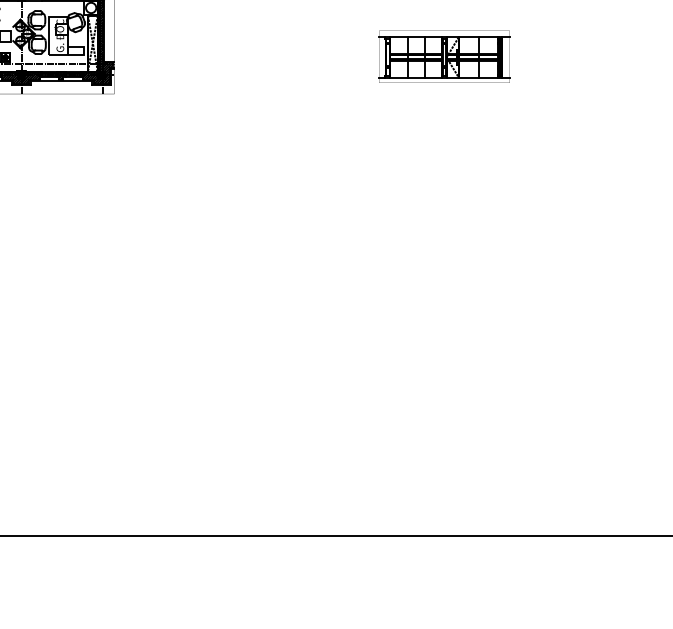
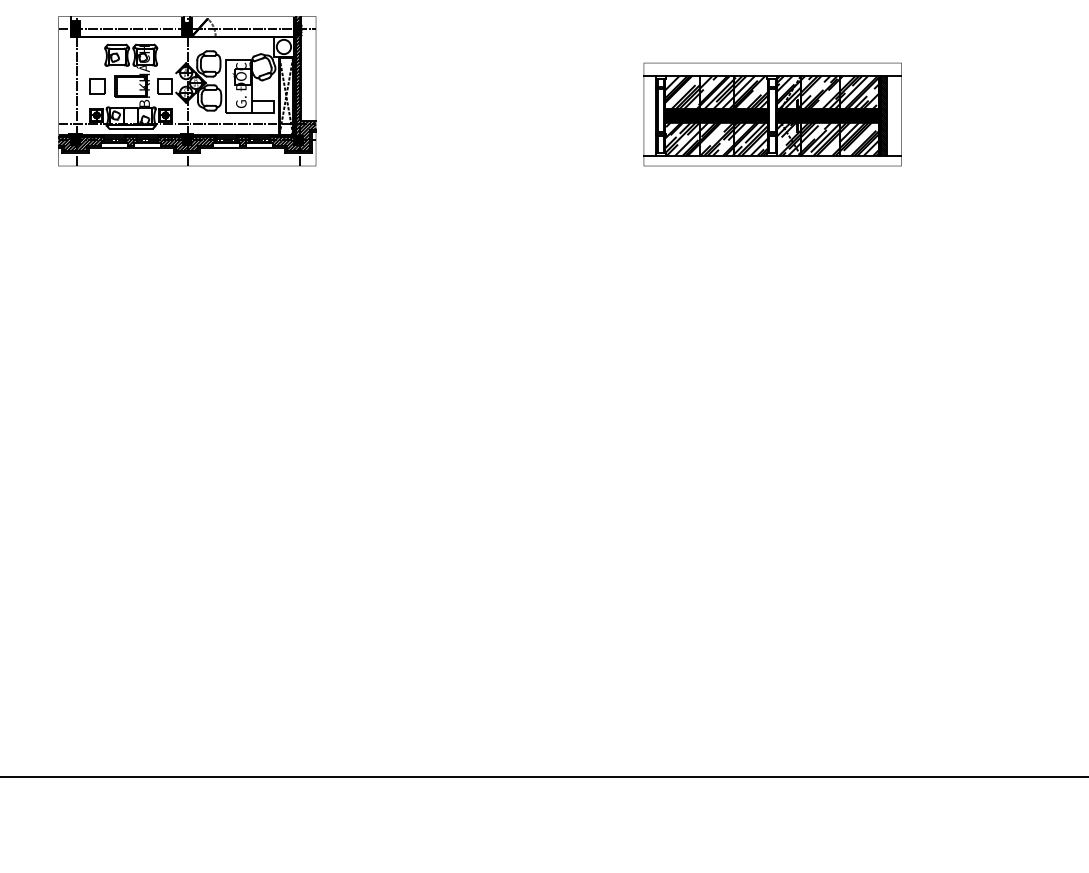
part: (444, 56) -> (772, 114), size x1.43

